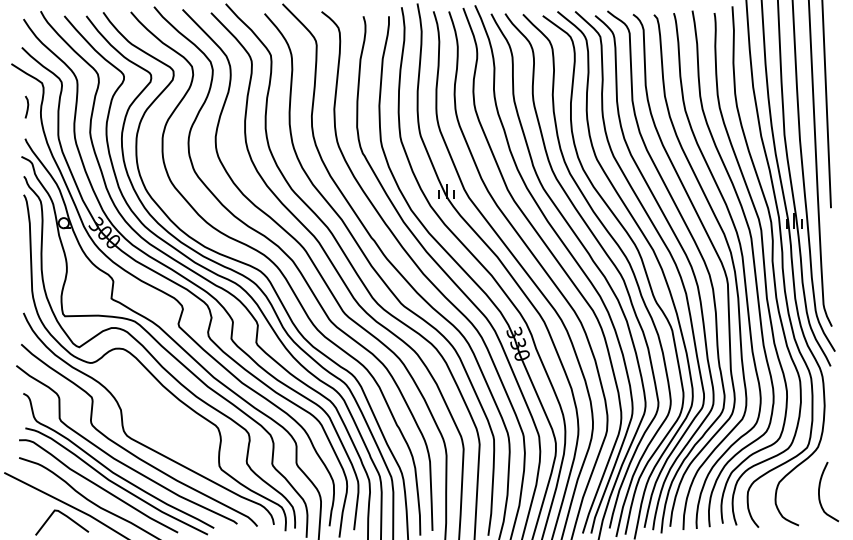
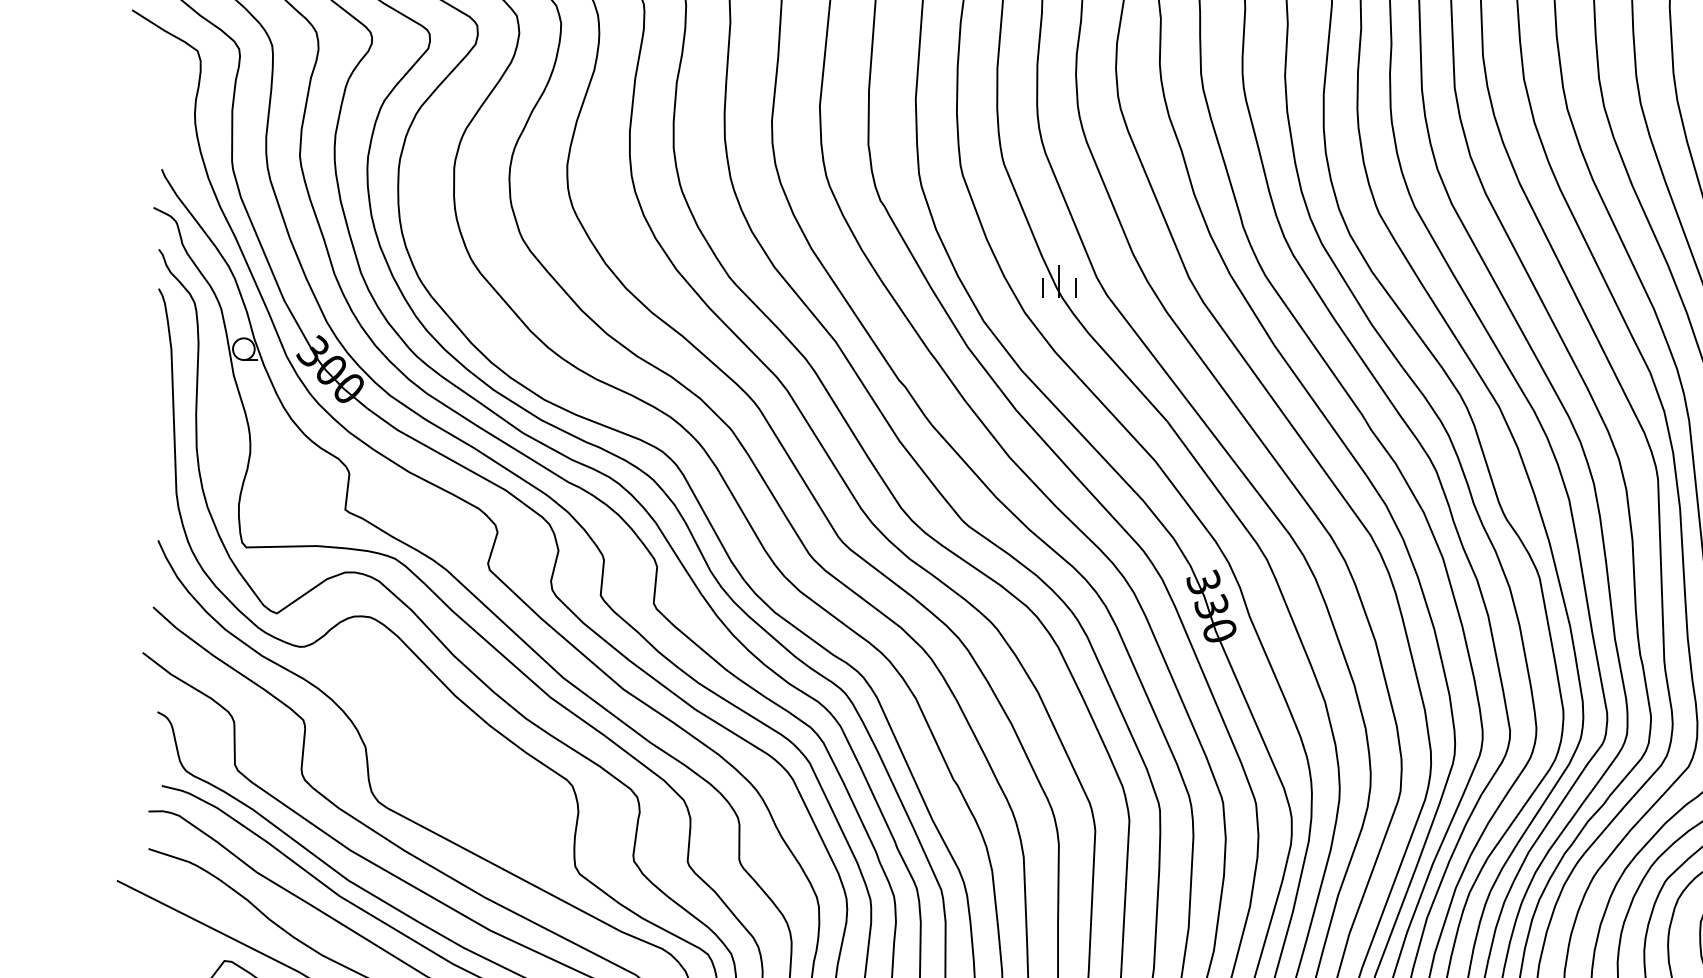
curve: (27, 106) -> (166, 100), removed

